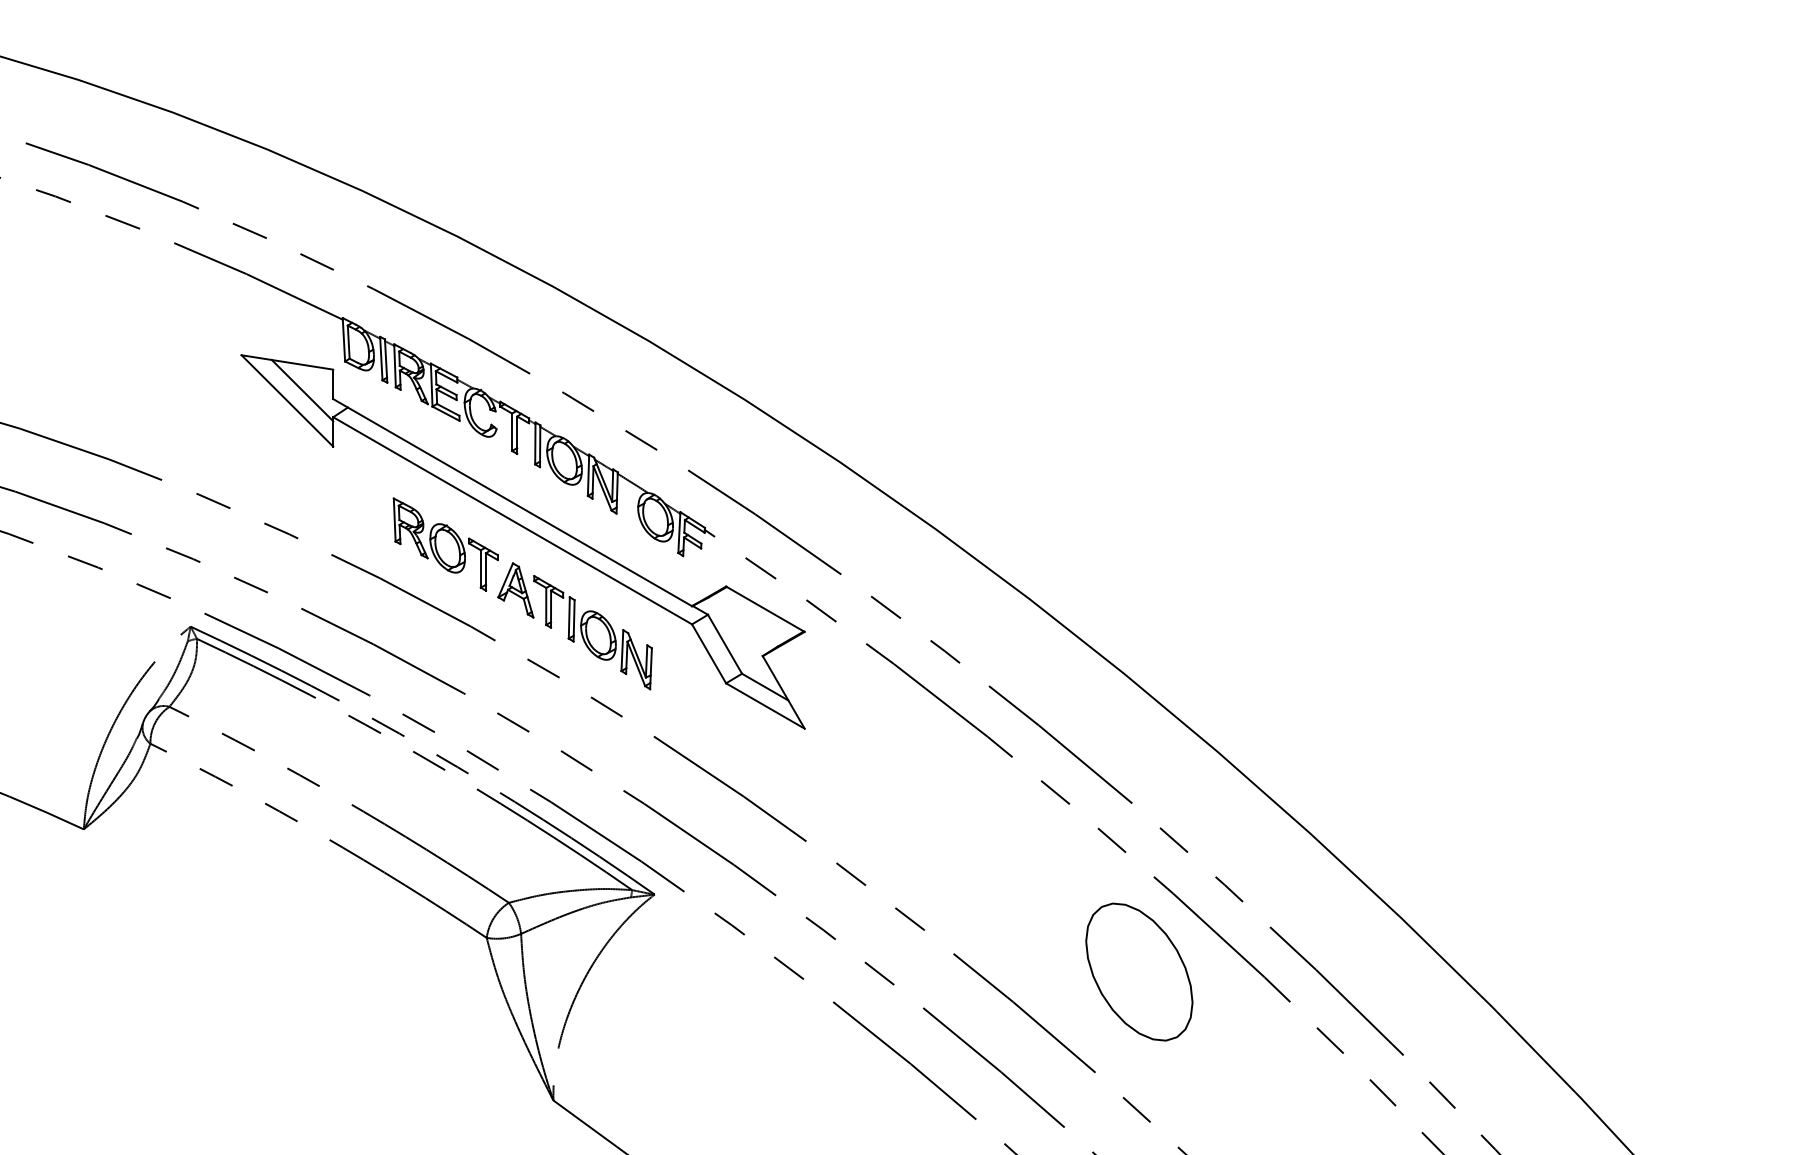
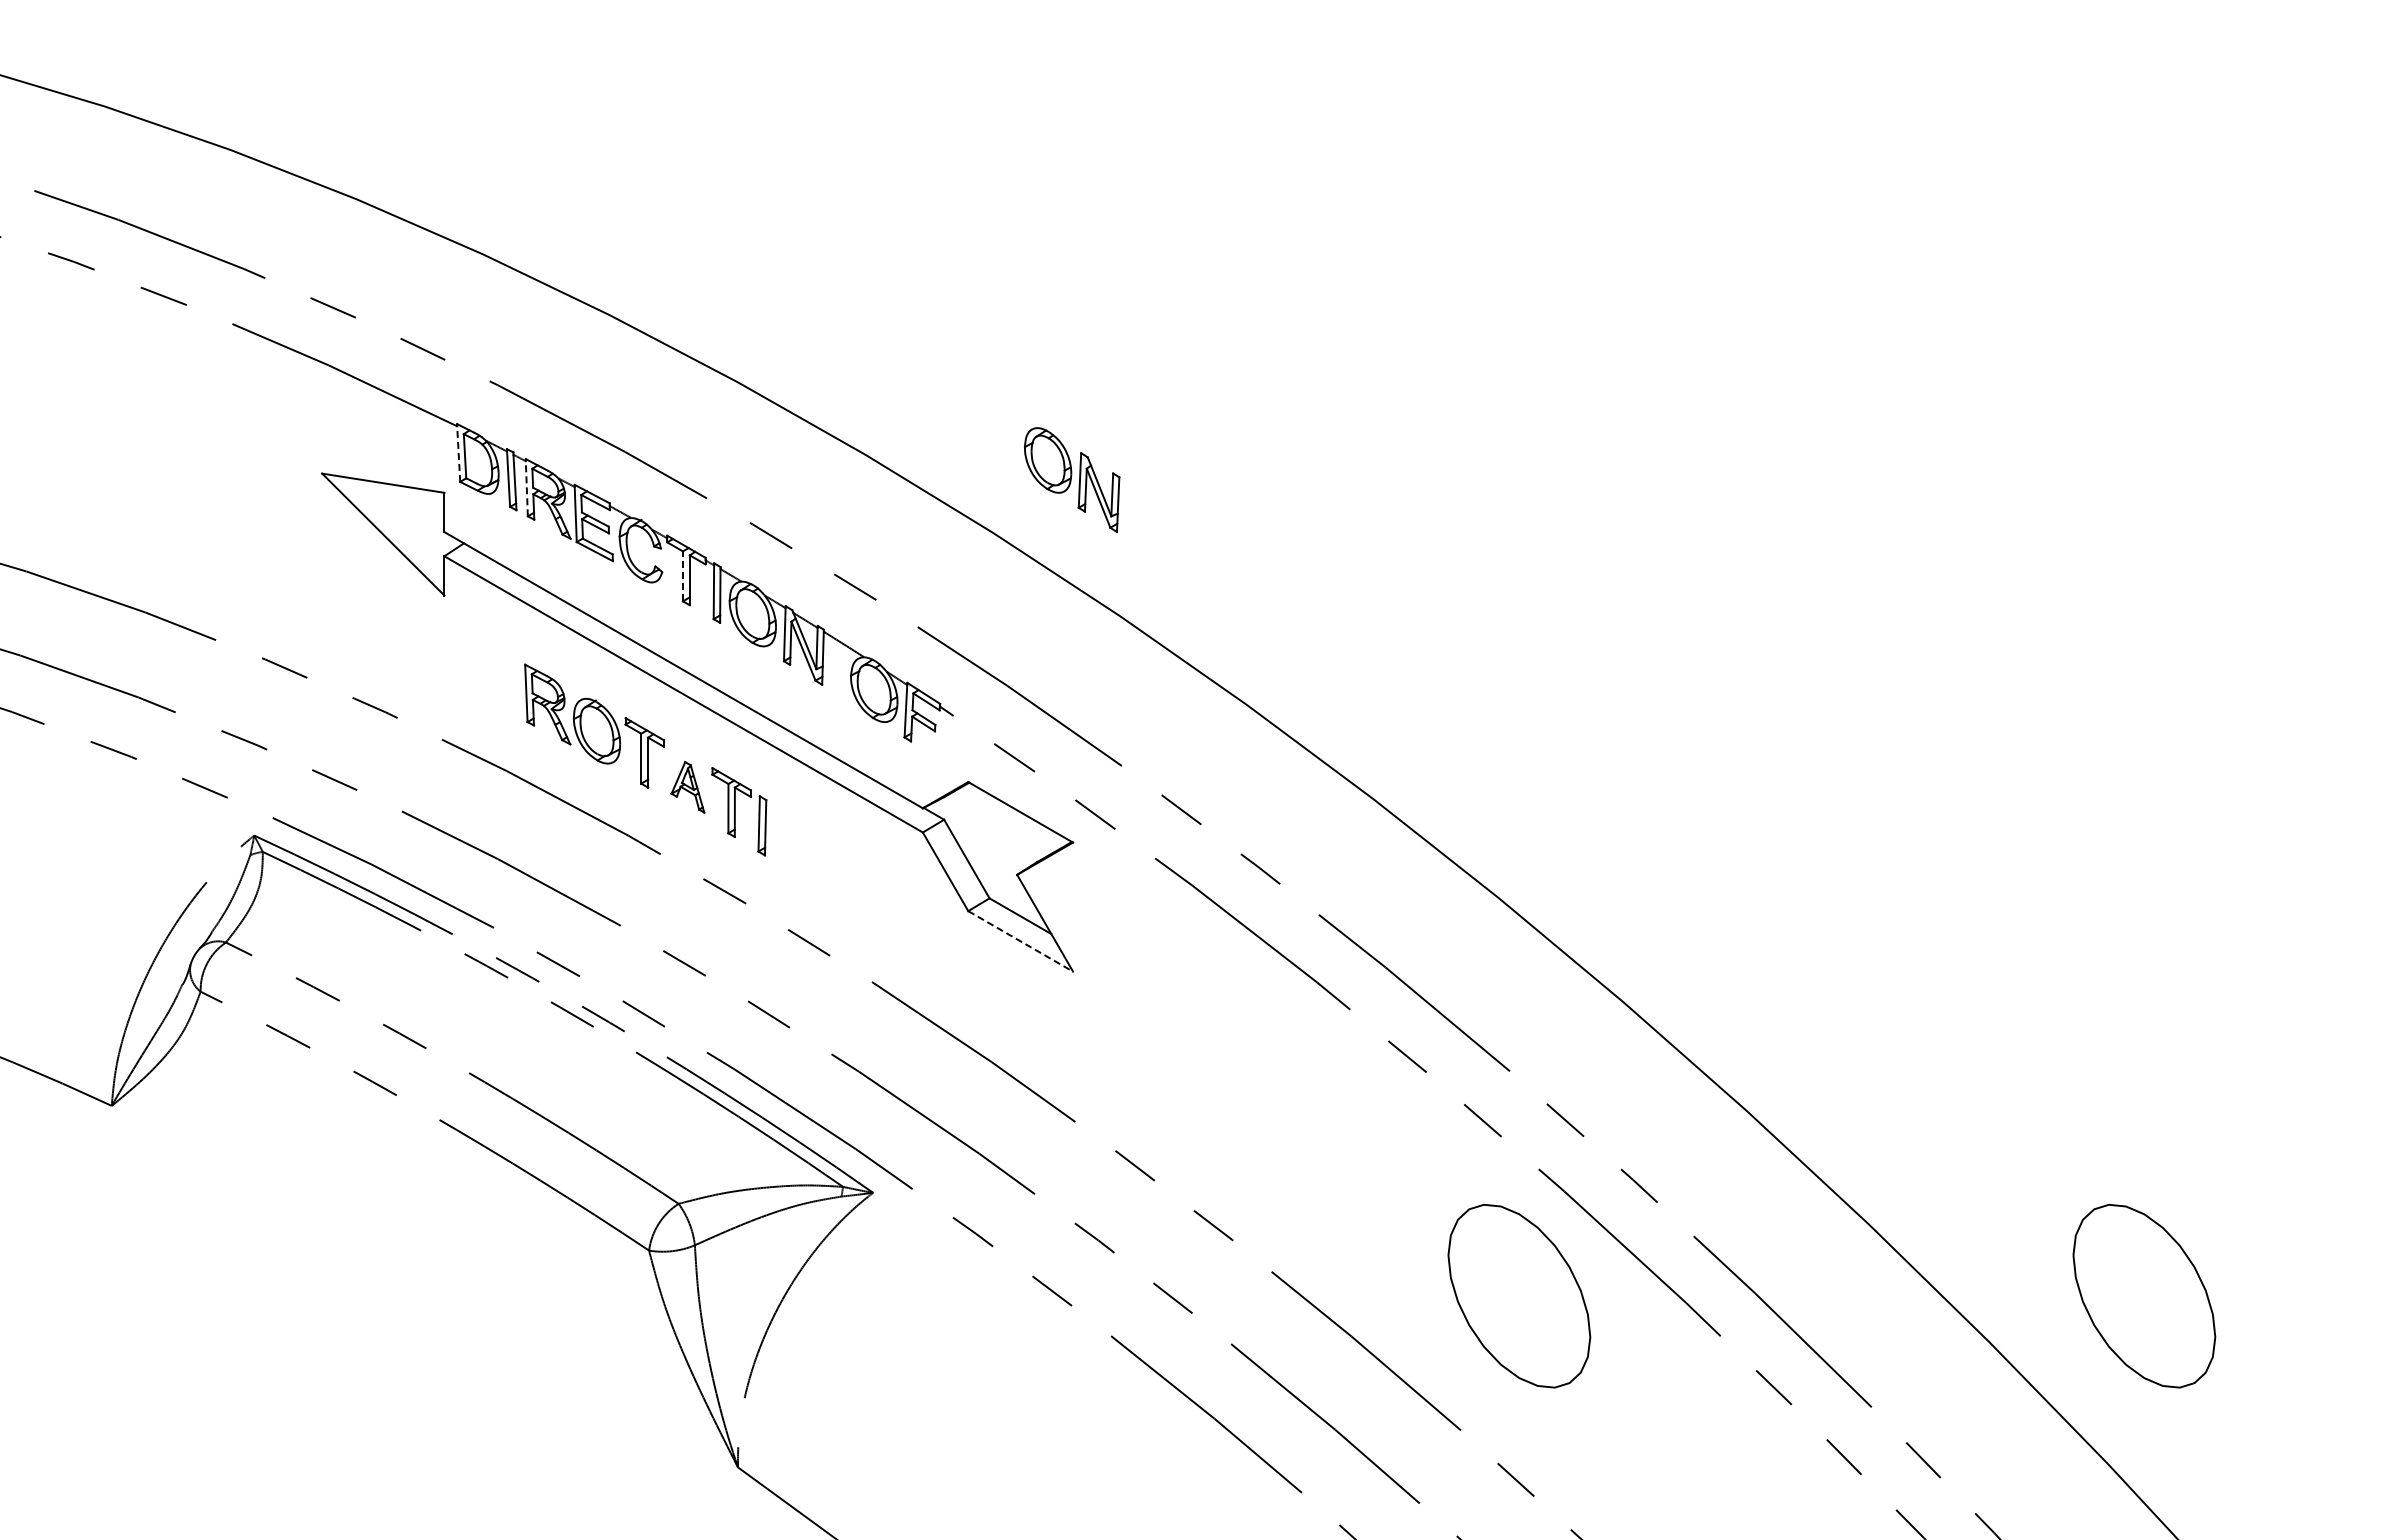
line: (343, 340) -> (458, 454), solid -> dashed
line: (394, 366) -> (526, 488), solid -> dashed
line: (302, 390) -> (403, 520), removed
line: (511, 432) -> (682, 576), solid -> dashed
part: (515, 590) -> (687, 787), size x0.7
part: (616, 649) -> (1072, 479), moved
line: (766, 706) -> (1021, 941), solid -> dashed
part: (1608, 972) -> (2144, 1296), added

